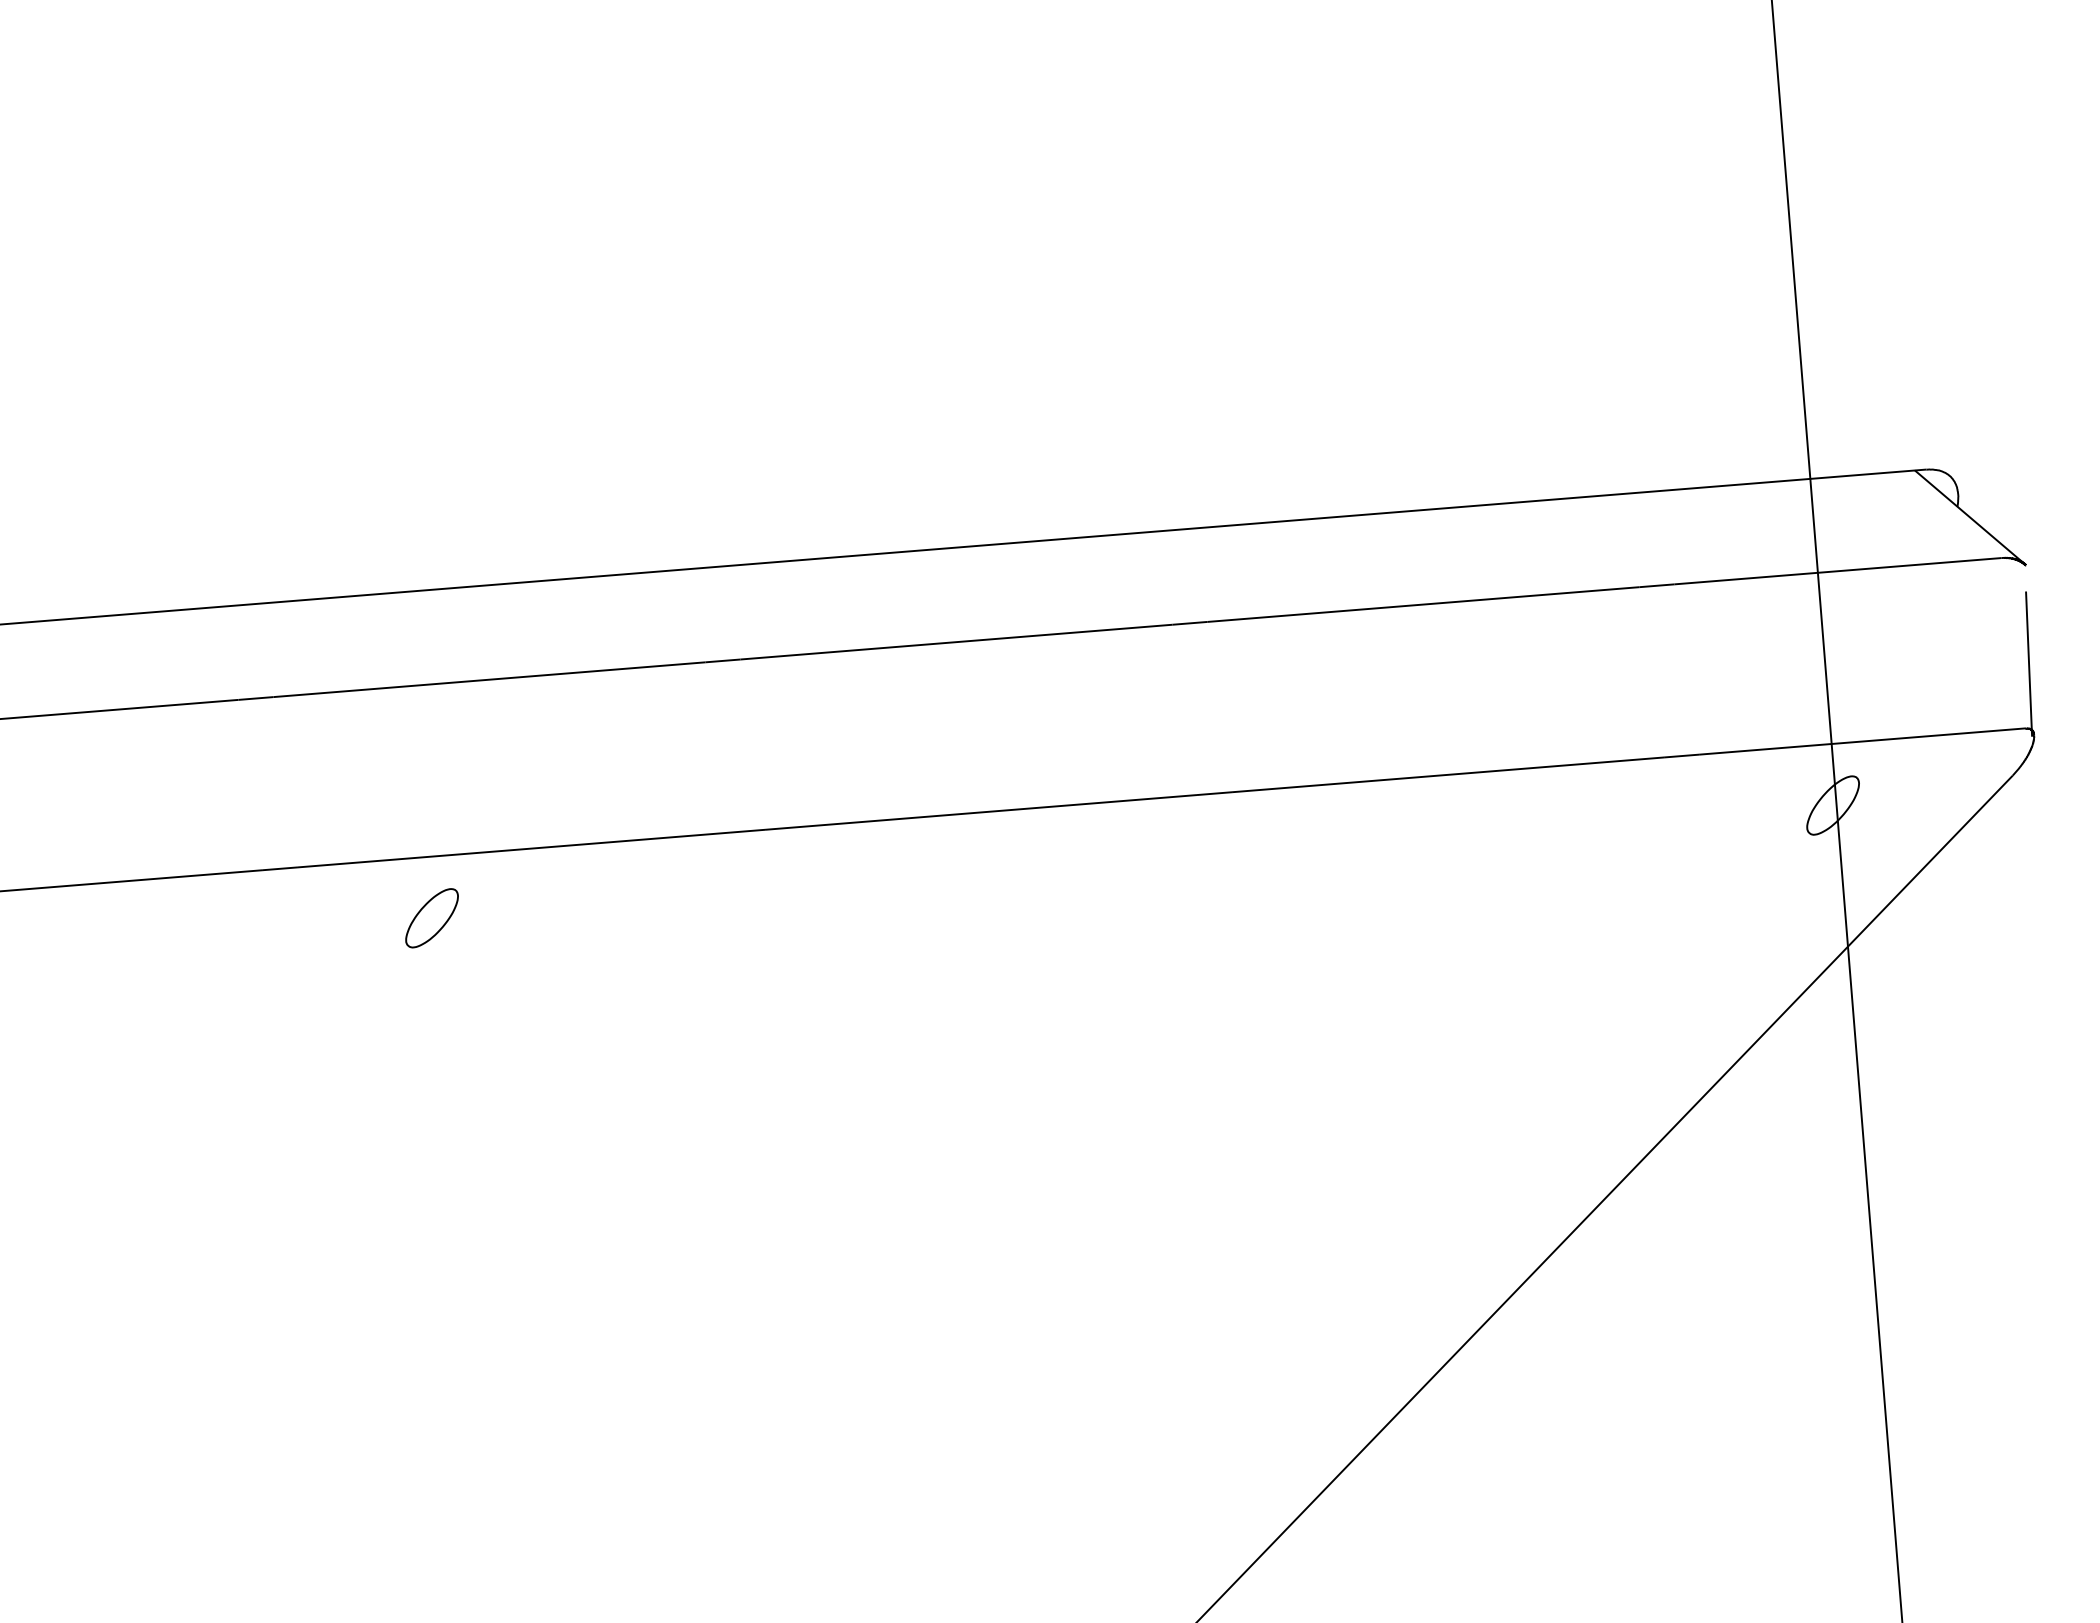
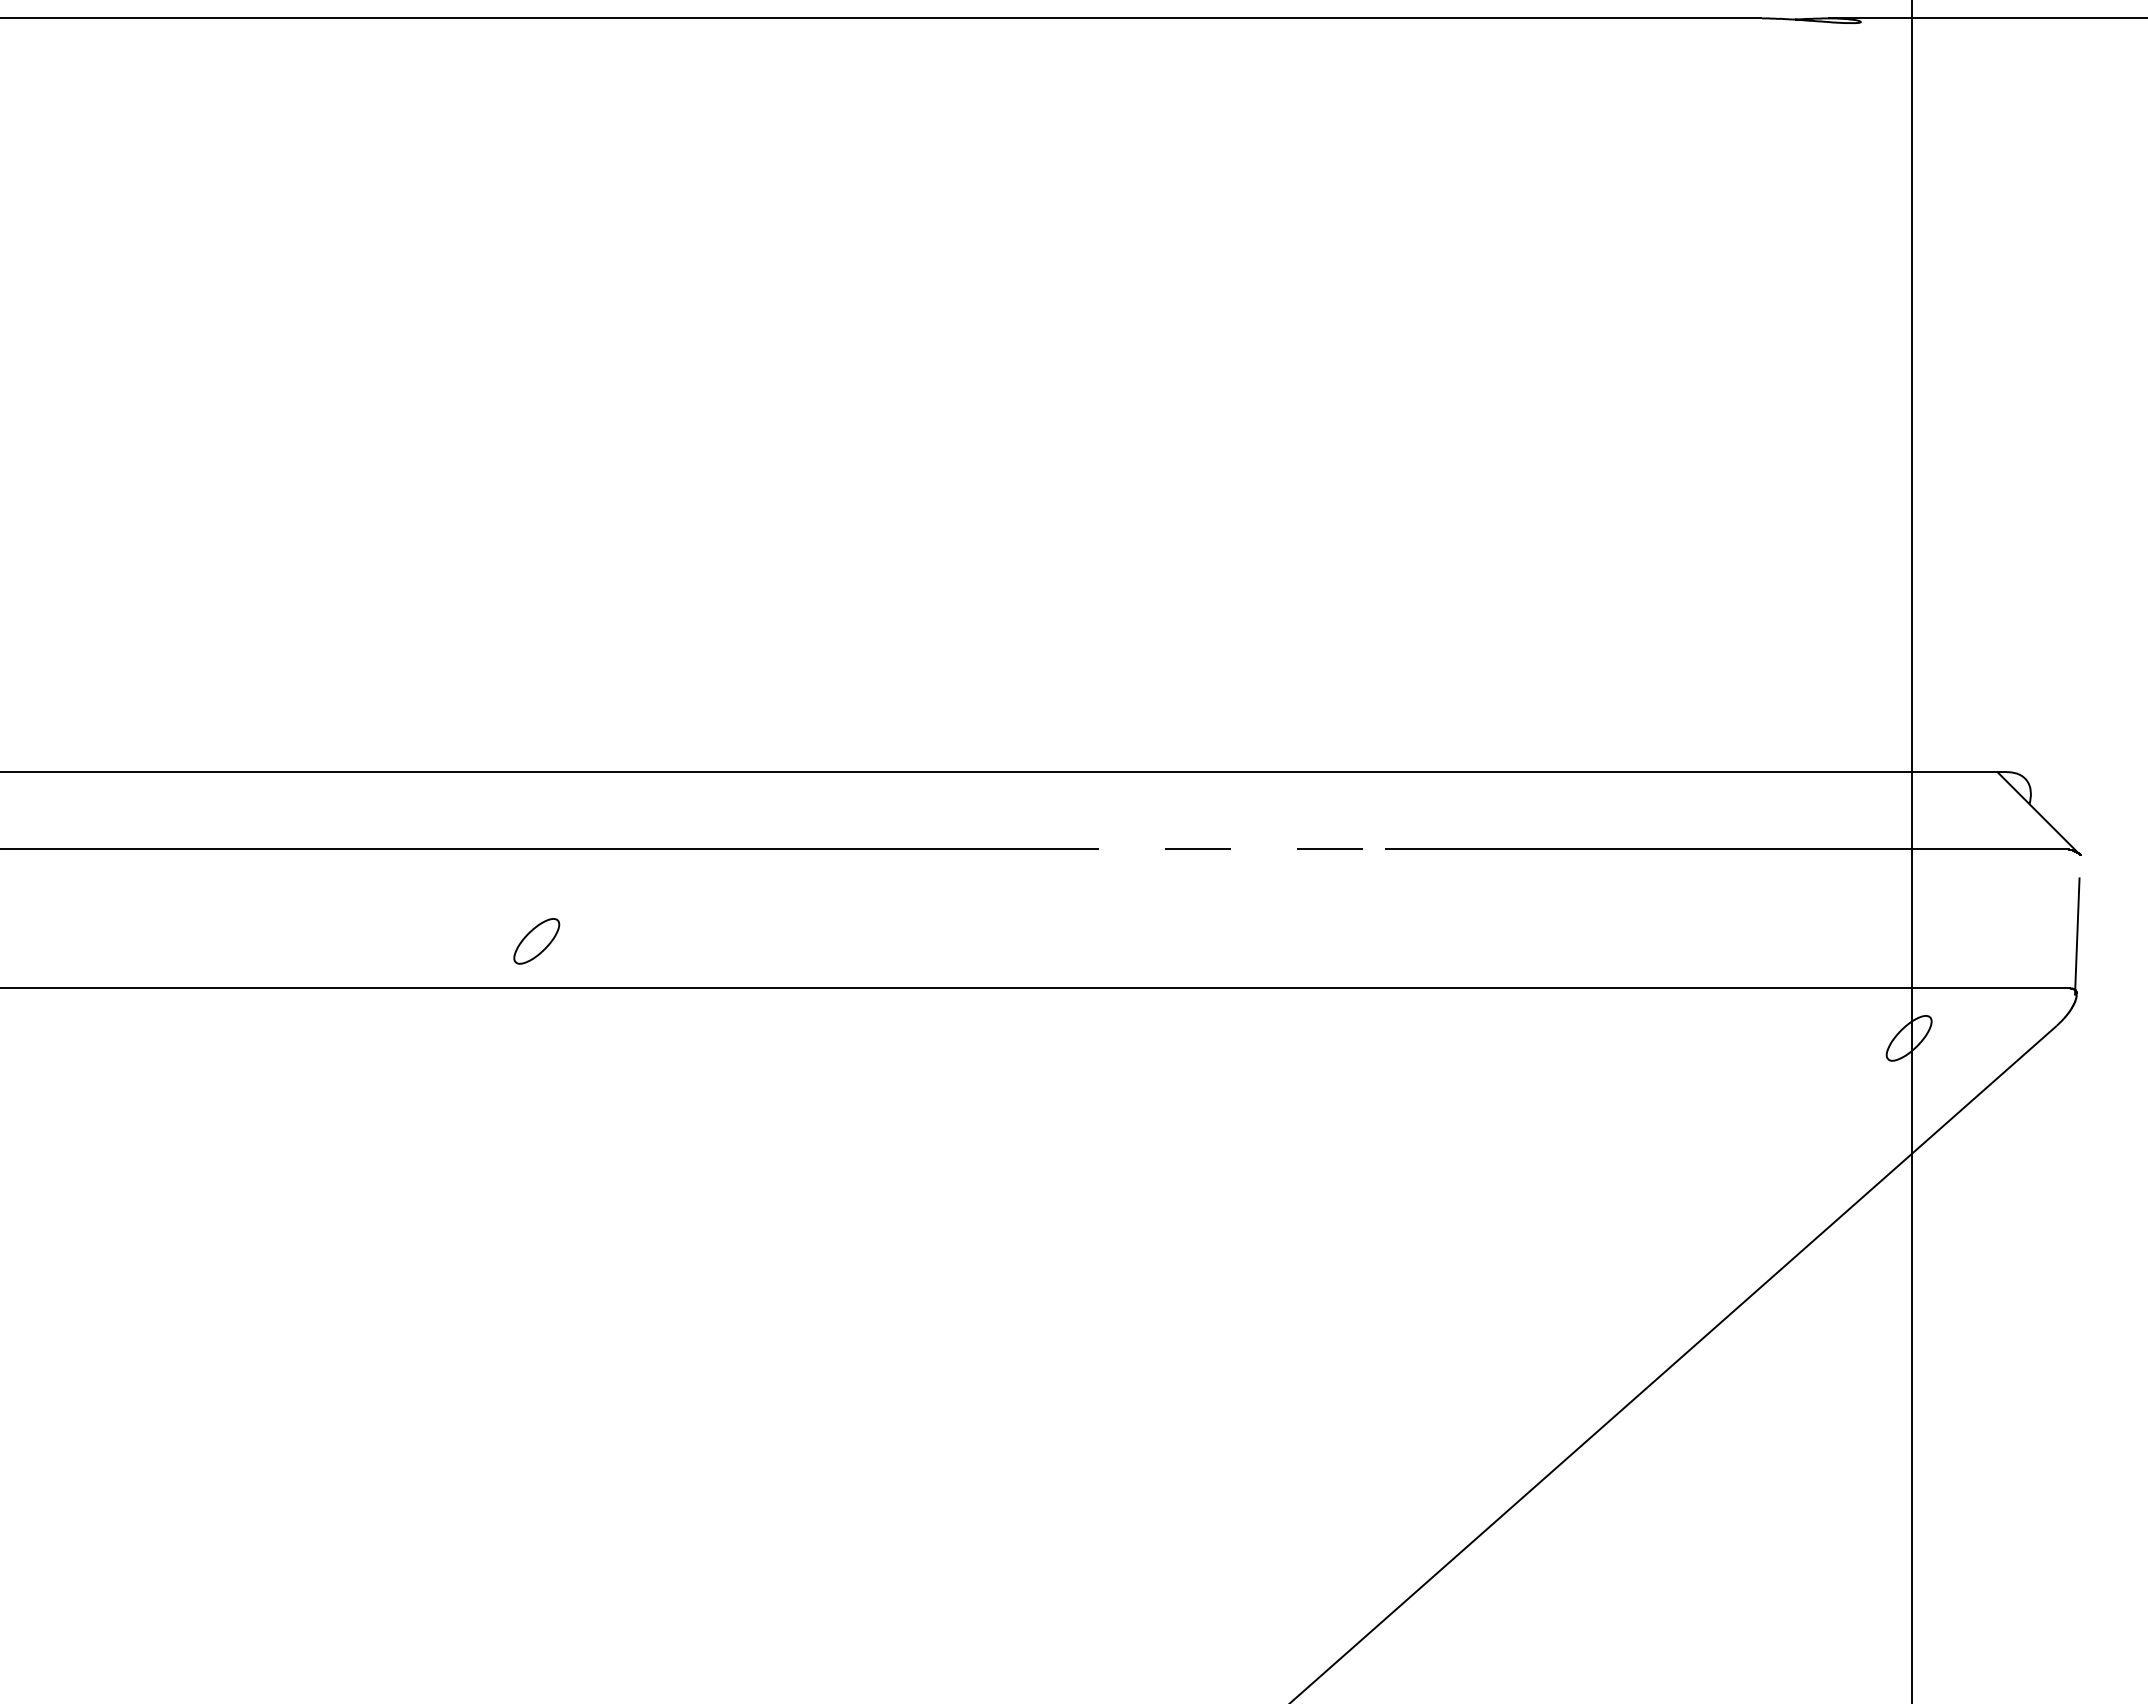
line: (957, 641) -> (1209, 848), solid -> dashed
part: (431, 918) -> (536, 941), moved

